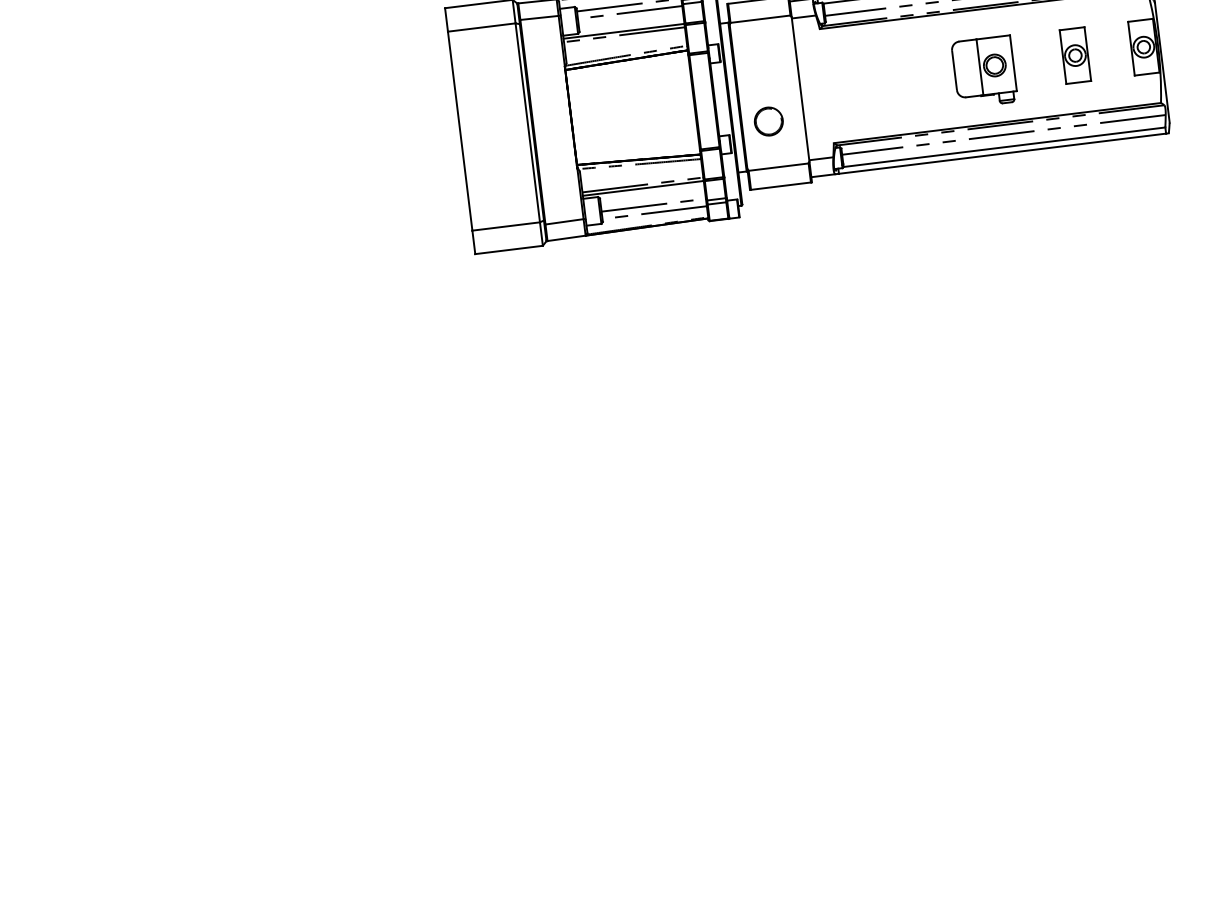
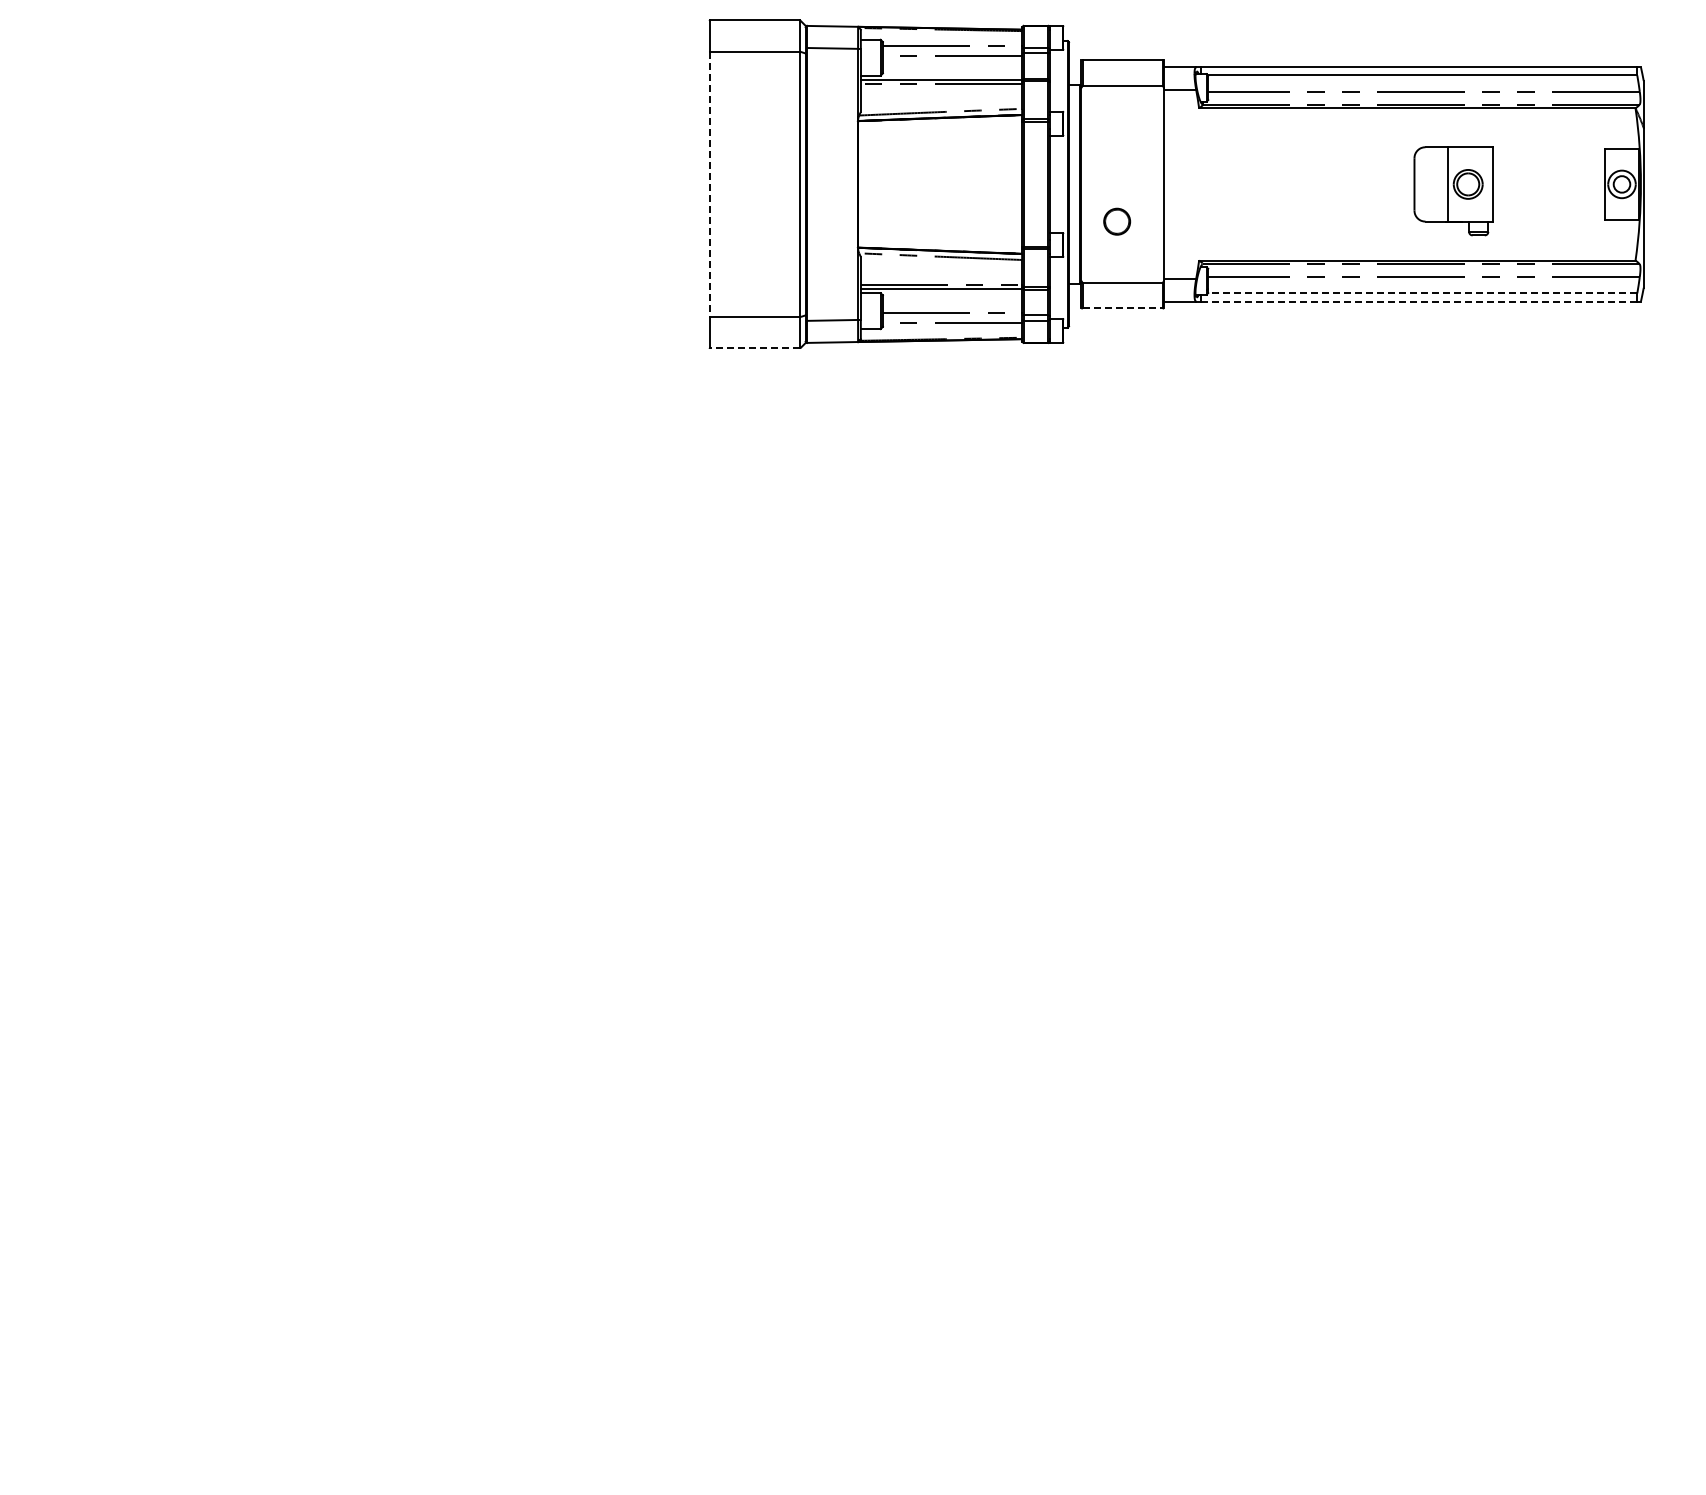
part: (1075, 55) -> (1530, 184), removed
part: (984, 72) -> (1453, 191), moved
part: (768, 121) -> (1116, 221), size x0.7
line: (460, 131) -> (710, 184), solid -> dashed
line: (1004, 147) -> (1422, 293), solid -> dashed
line: (1002, 153) -> (1418, 301), solid -> dashed
line: (780, 186) -> (1122, 308), solid -> dashed
line: (508, 250) -> (754, 348), solid -> dashed

